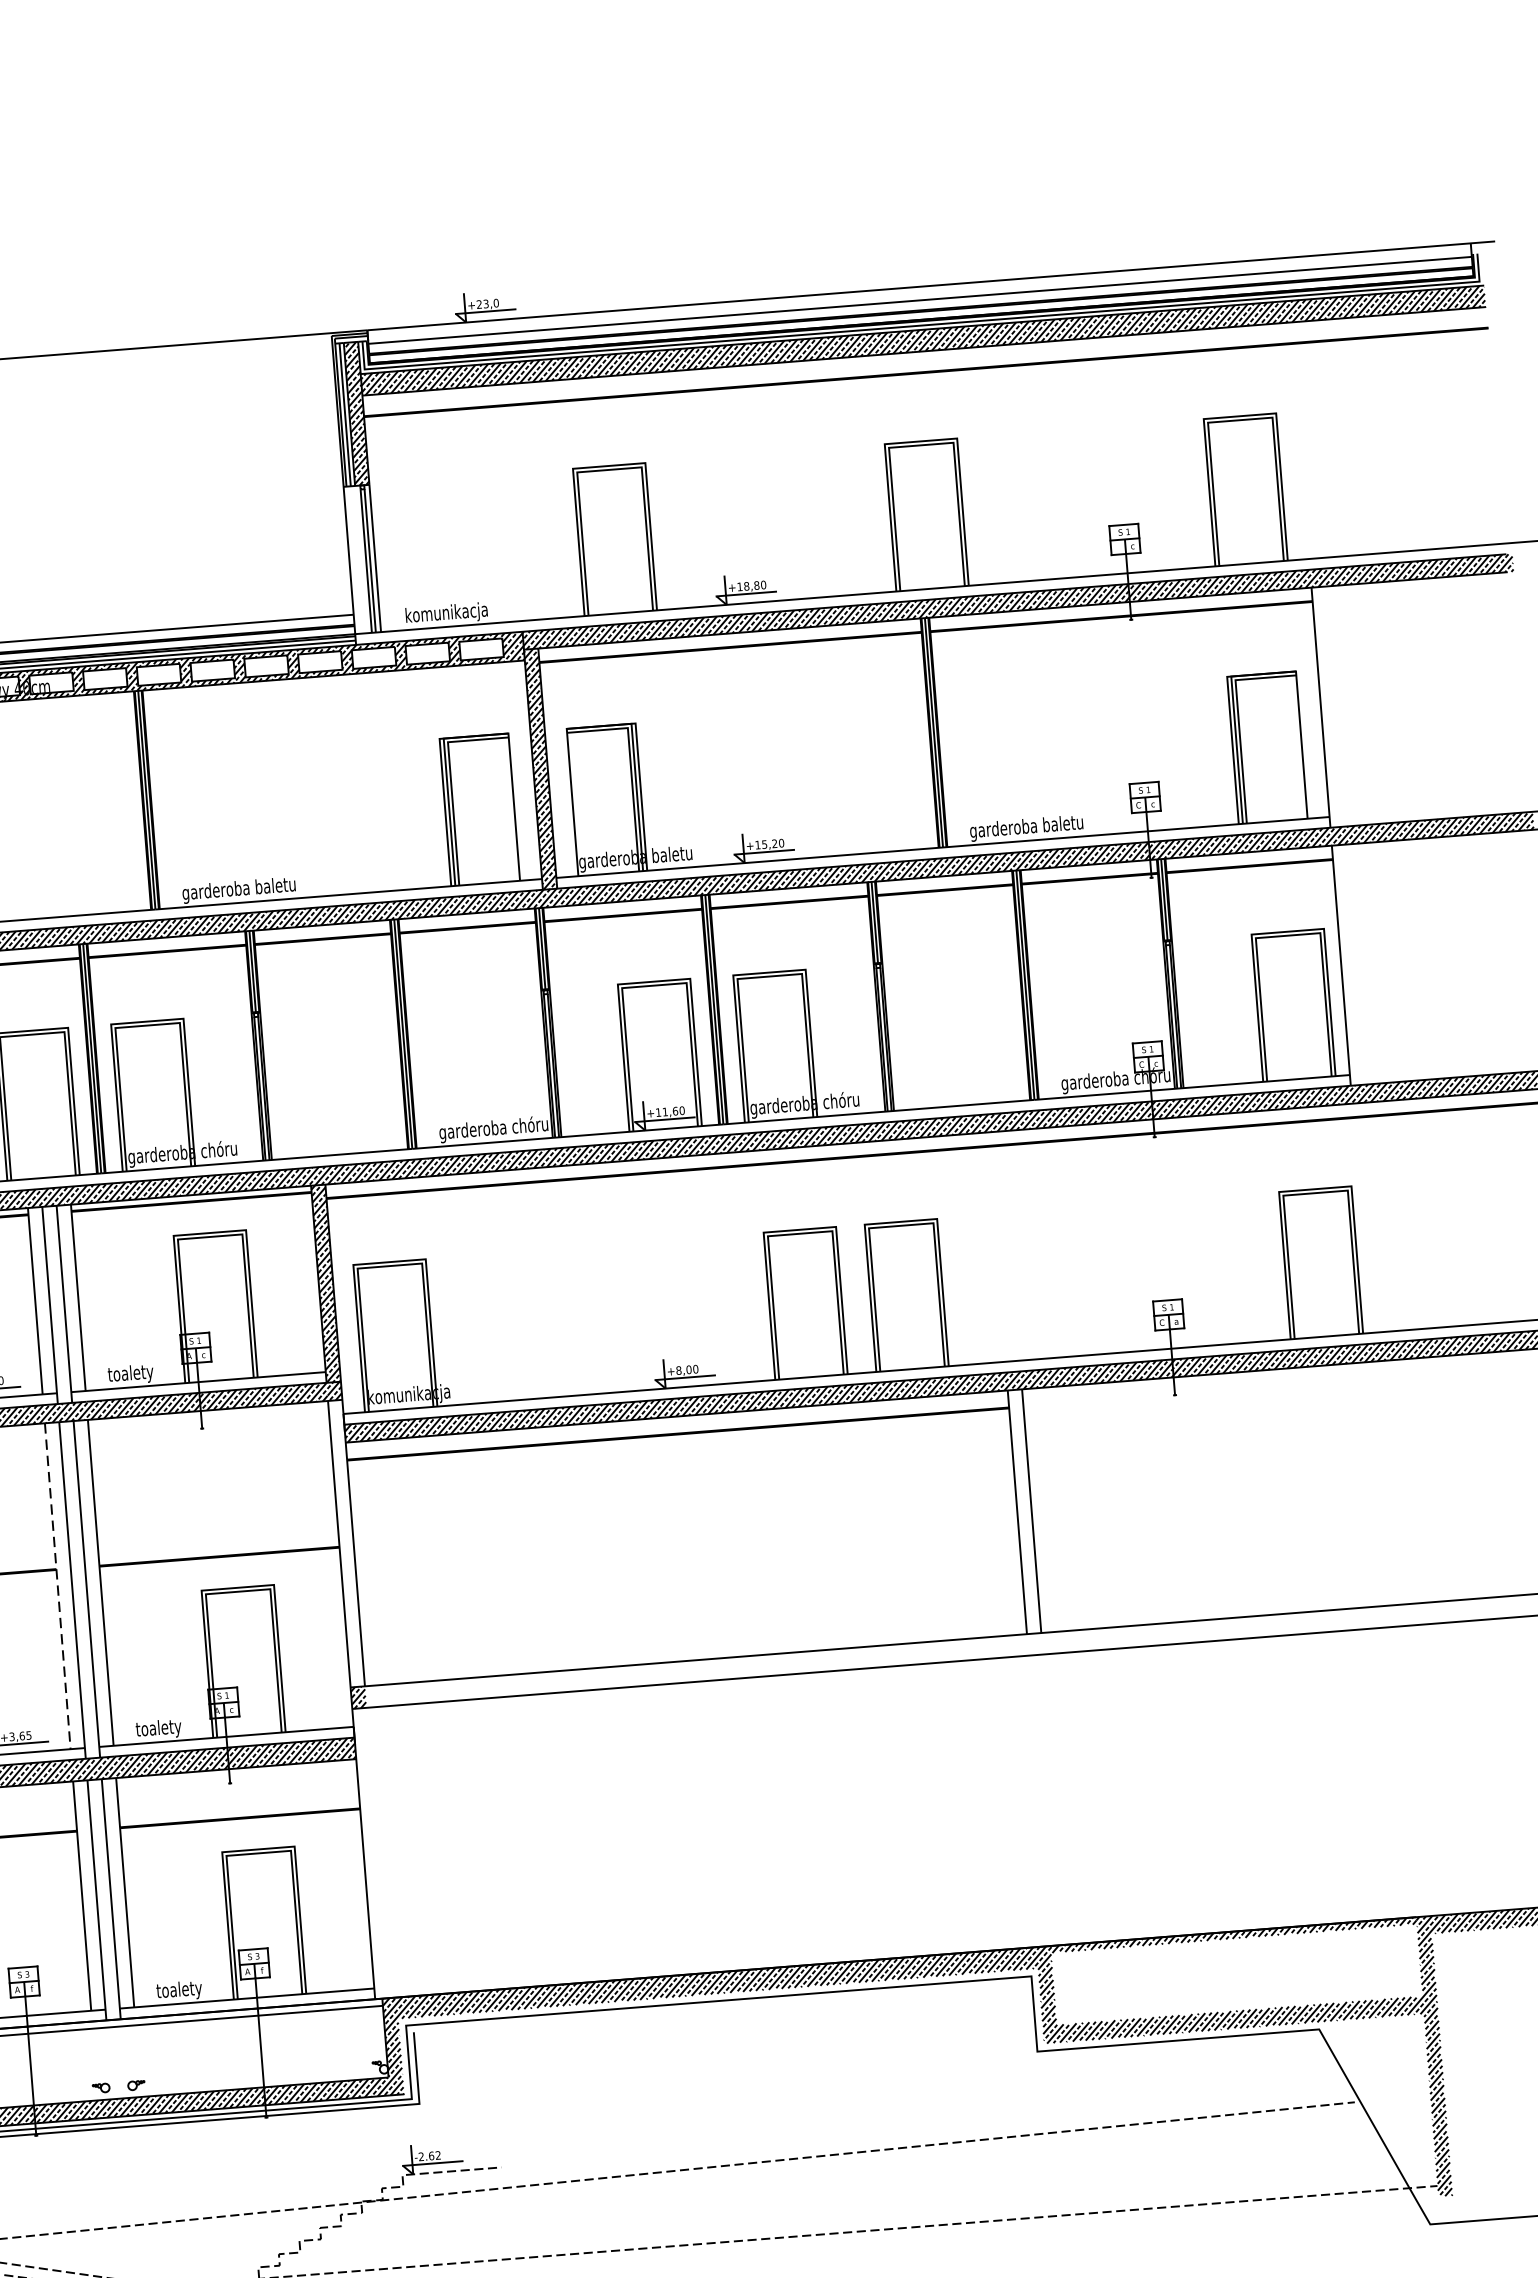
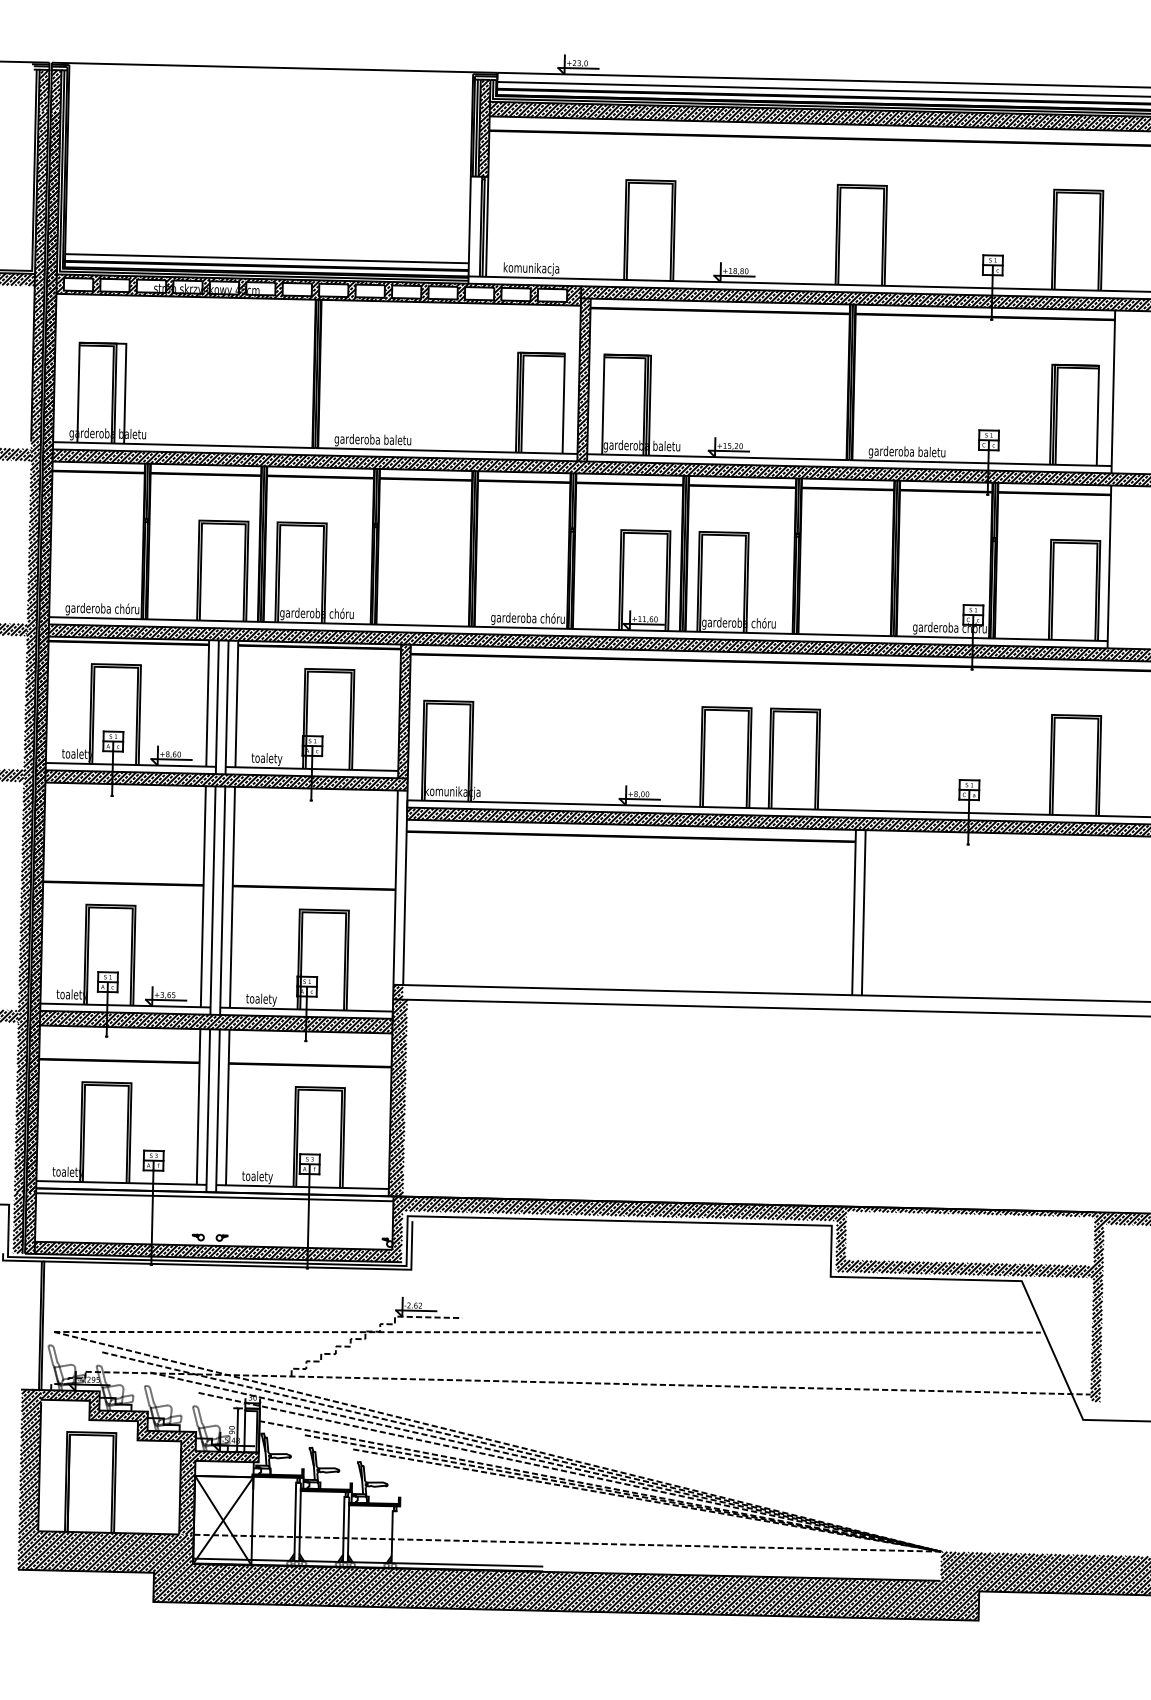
line: (57, 1585) -> (203, 896), dashed -> solid
hatch: (373, 1852) -> (397, 1097), added

